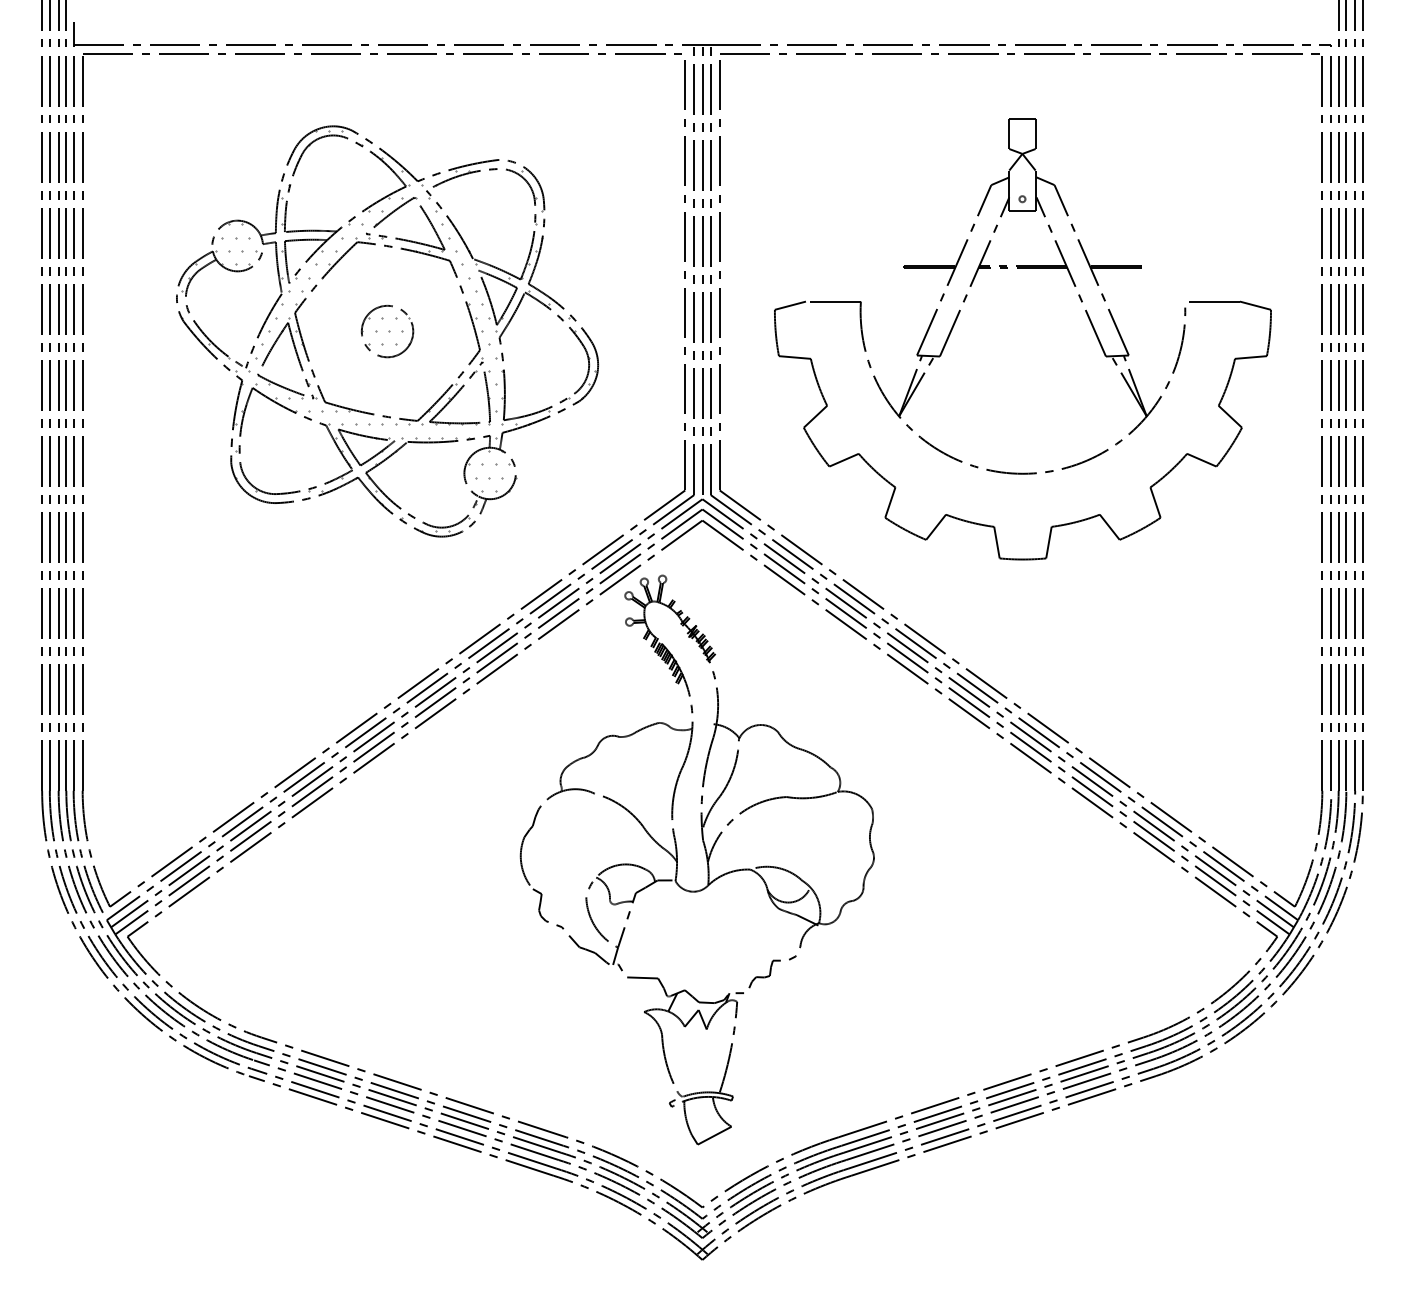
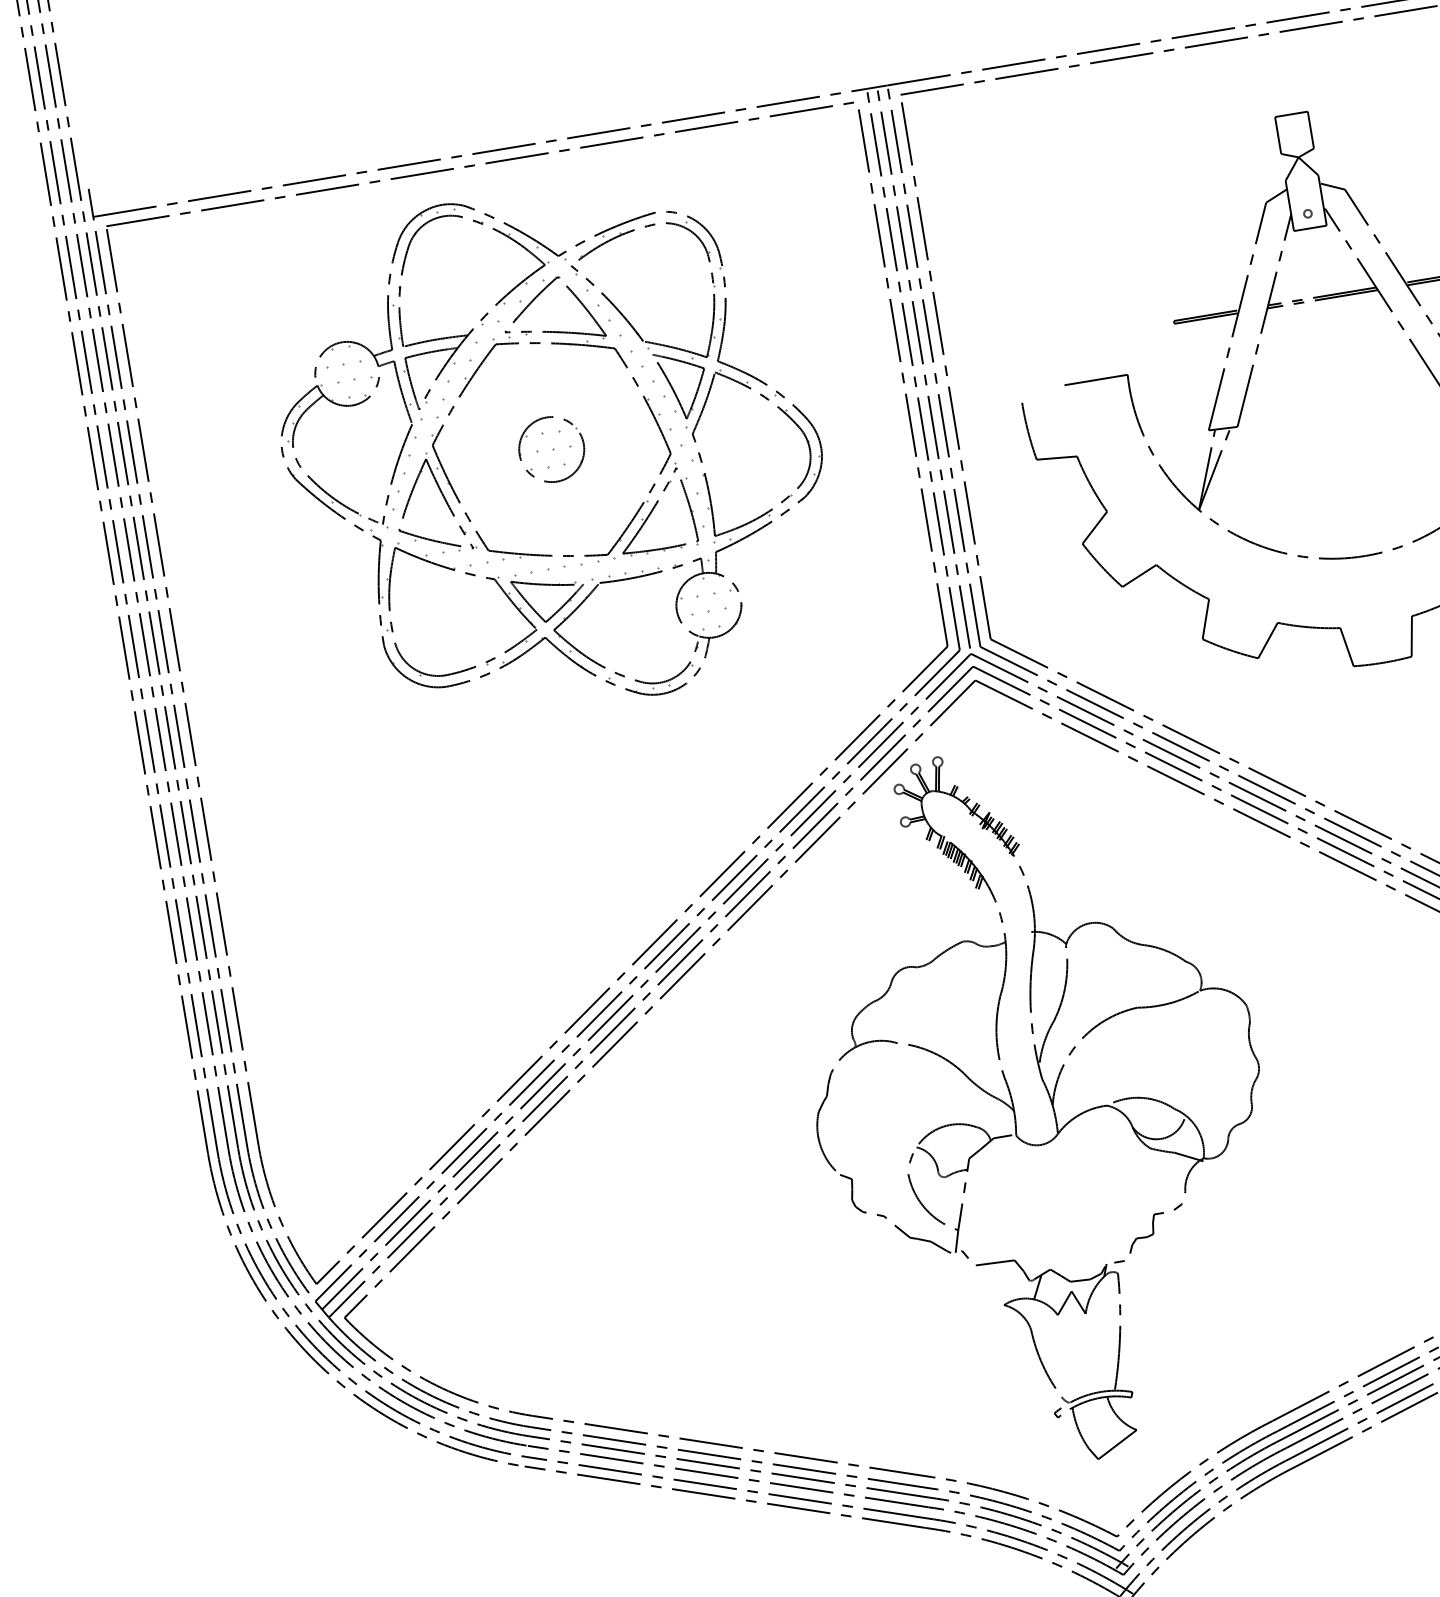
line: (789, 305) -> (1039, 394), removed
part: (387, 331) -> (551, 449), moved

